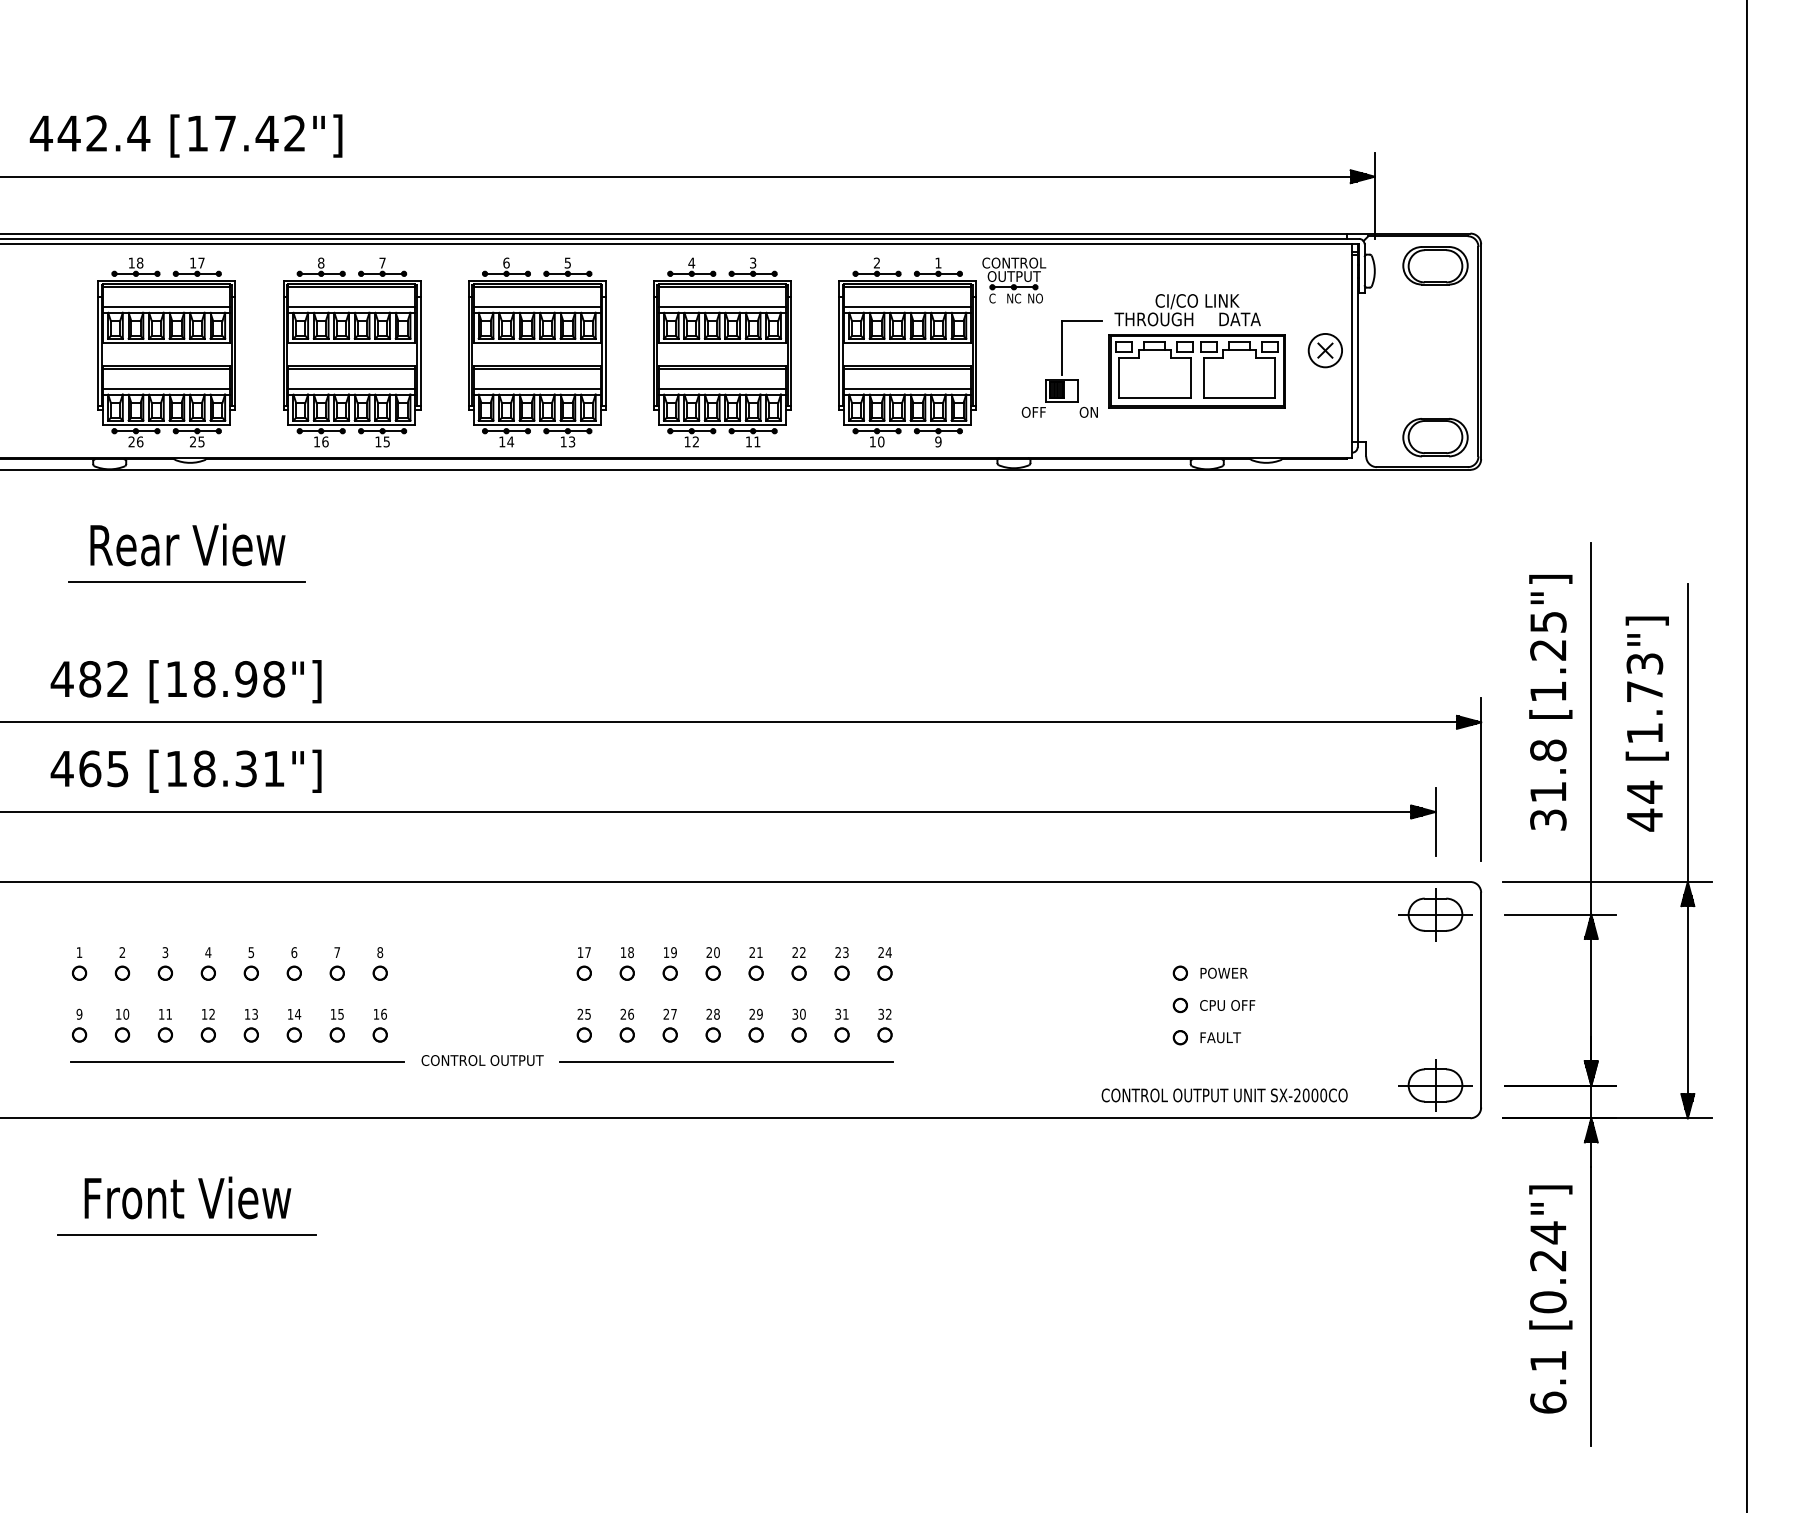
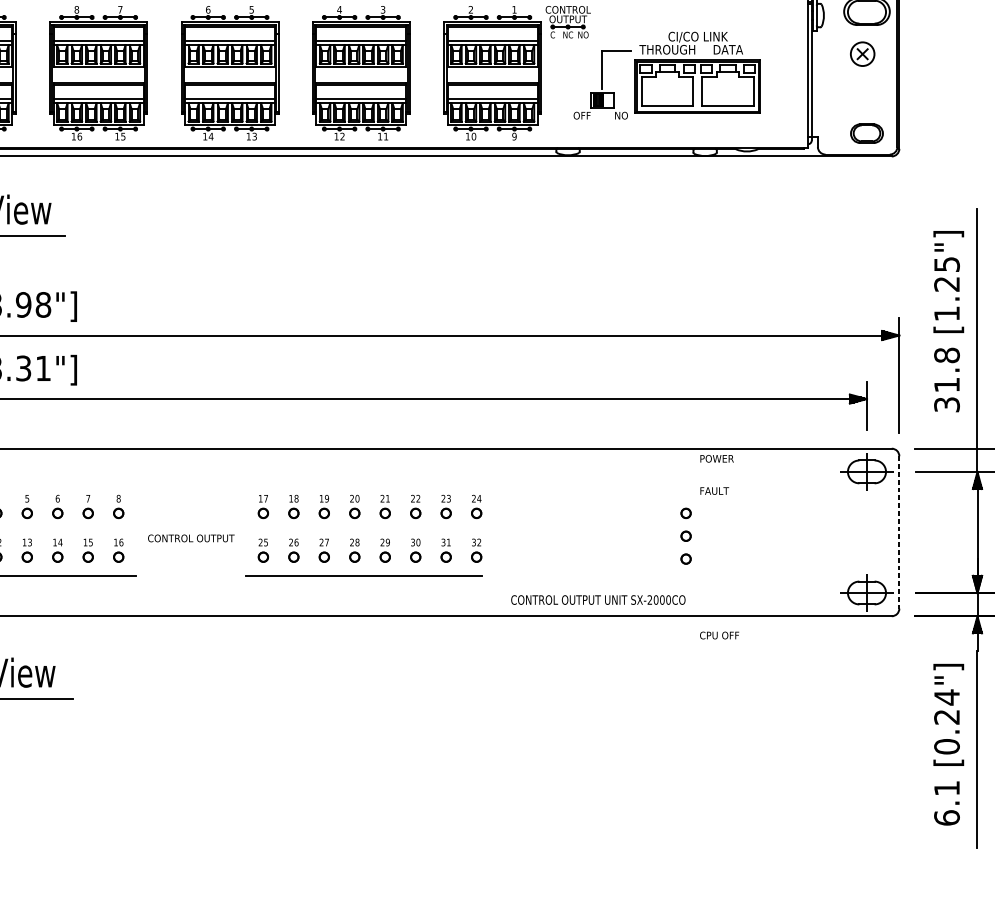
part: (1324, 350) -> (862, 54), moved
text: (1088, 411) -> (620, 115), ON -> NO
part: (1435, 437) -> (866, 133), size x0.7
text: (1223, 972) -> (716, 458), moved
line: (1481, 1000) -> (899, 532), solid -> dashed
text: (1227, 1005) -> (719, 635), moved
text: (1220, 1037) -> (714, 490), moved
text: (482, 1060) -> (191, 538), moved
text: (1224, 1095) -> (598, 600), moved

